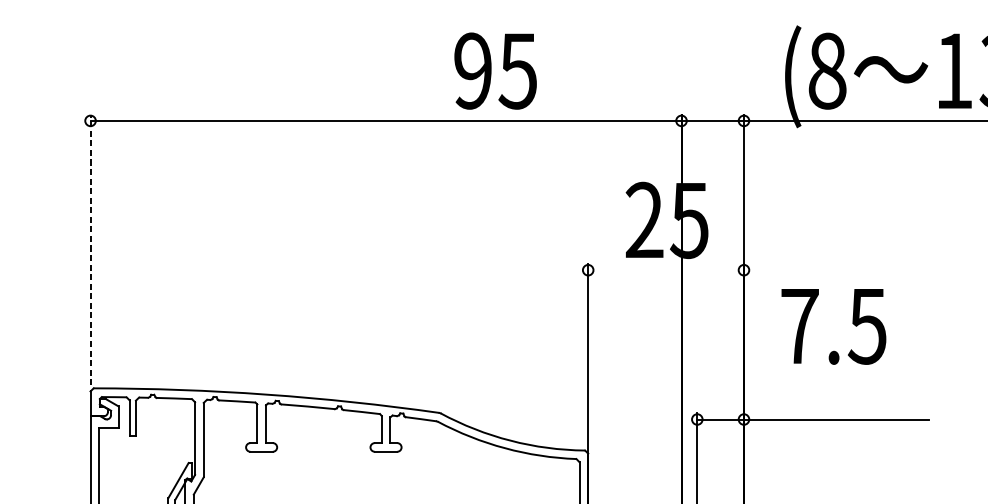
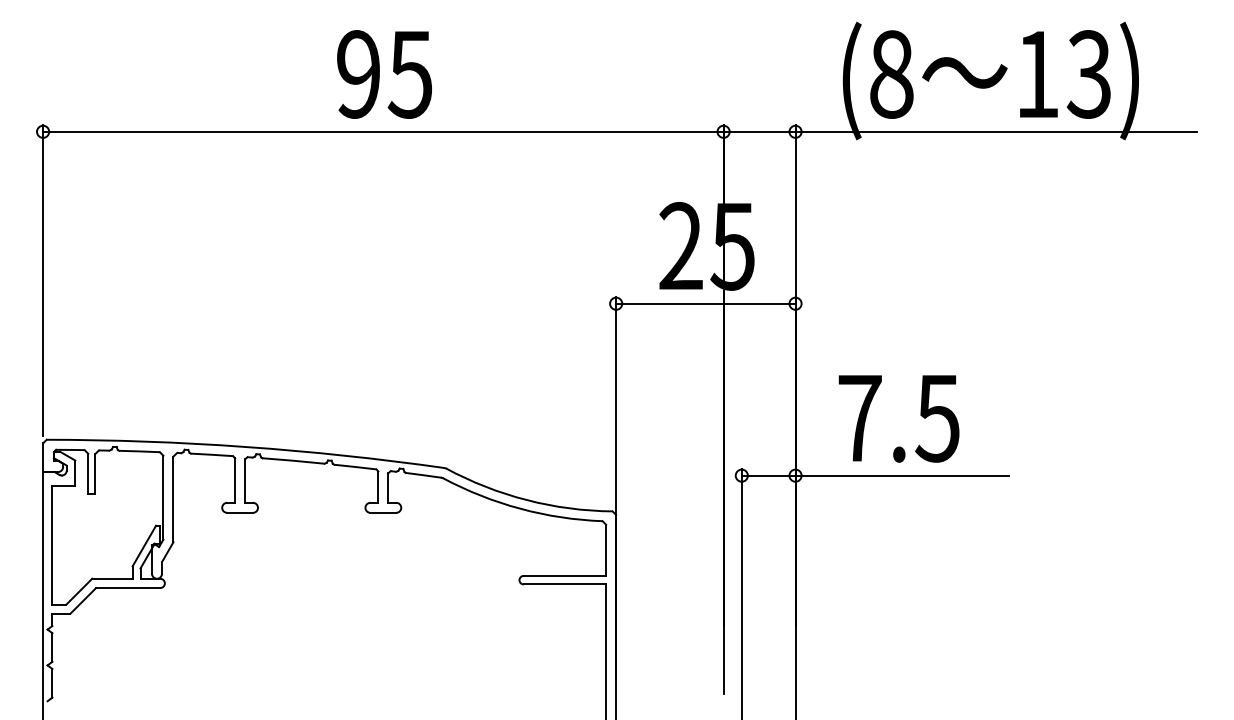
text: (495, 71) -> (384, 74), moved
line: (90, 250) -> (43, 280), dashed -> solid
line: (665, 270) -> (705, 303), added
text: (833, 326) -> (898, 418), moved

